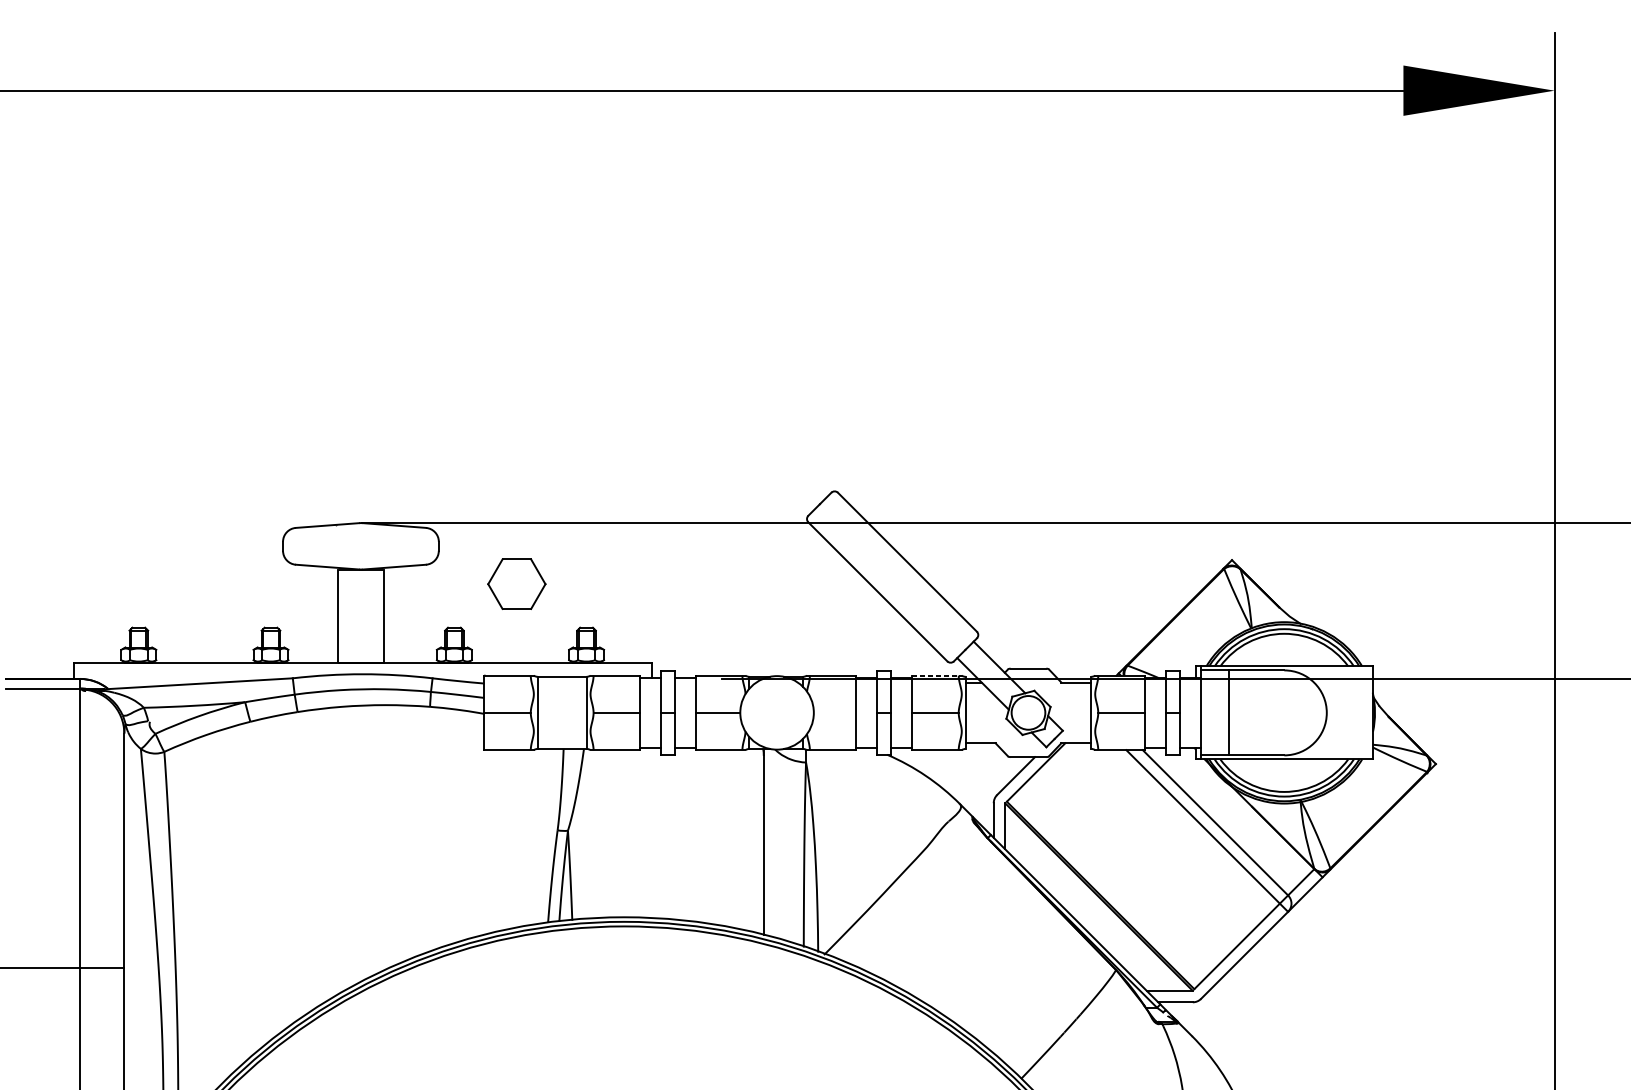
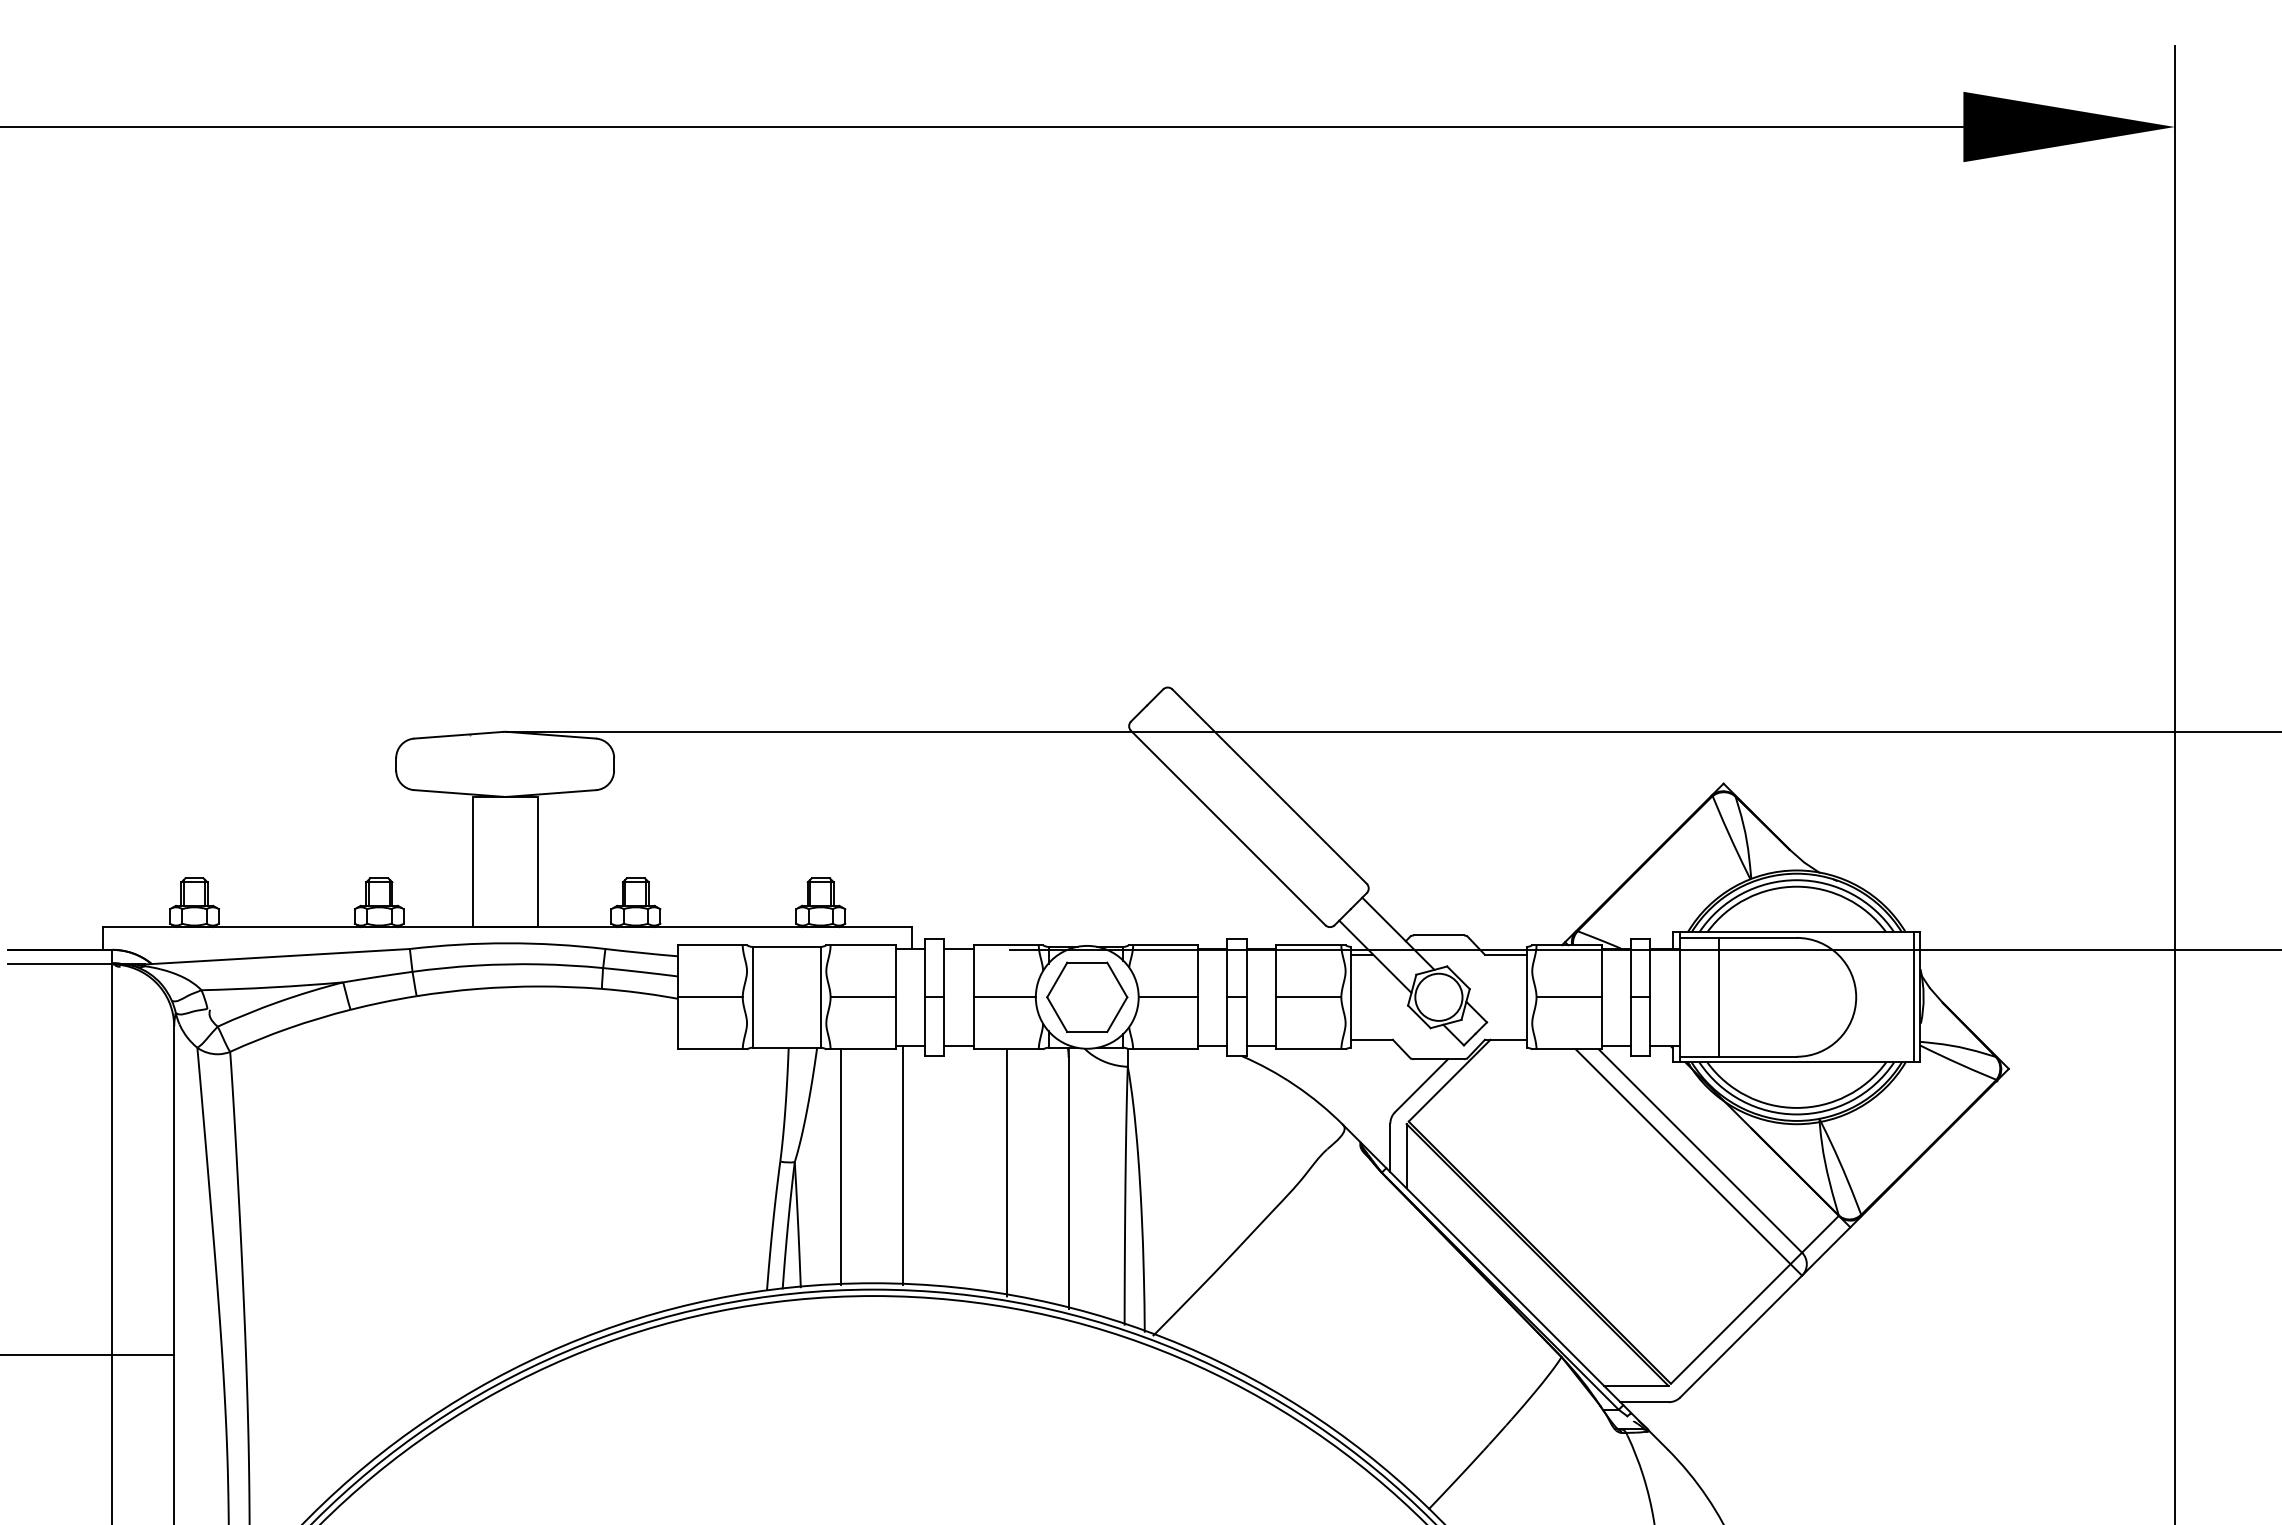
part: (517, 583) -> (1087, 996), moved
line: (936, 675) -> (1310, 945), dashed -> solid
line: (835, 713) -> (1168, 997), added
line: (1367, 713) -> (1913, 997), added
line: (644, 833) -> (902, 1165), added
line: (601, 834) -> (841, 1167), added
line: (719, 838) -> (1006, 1172), added

